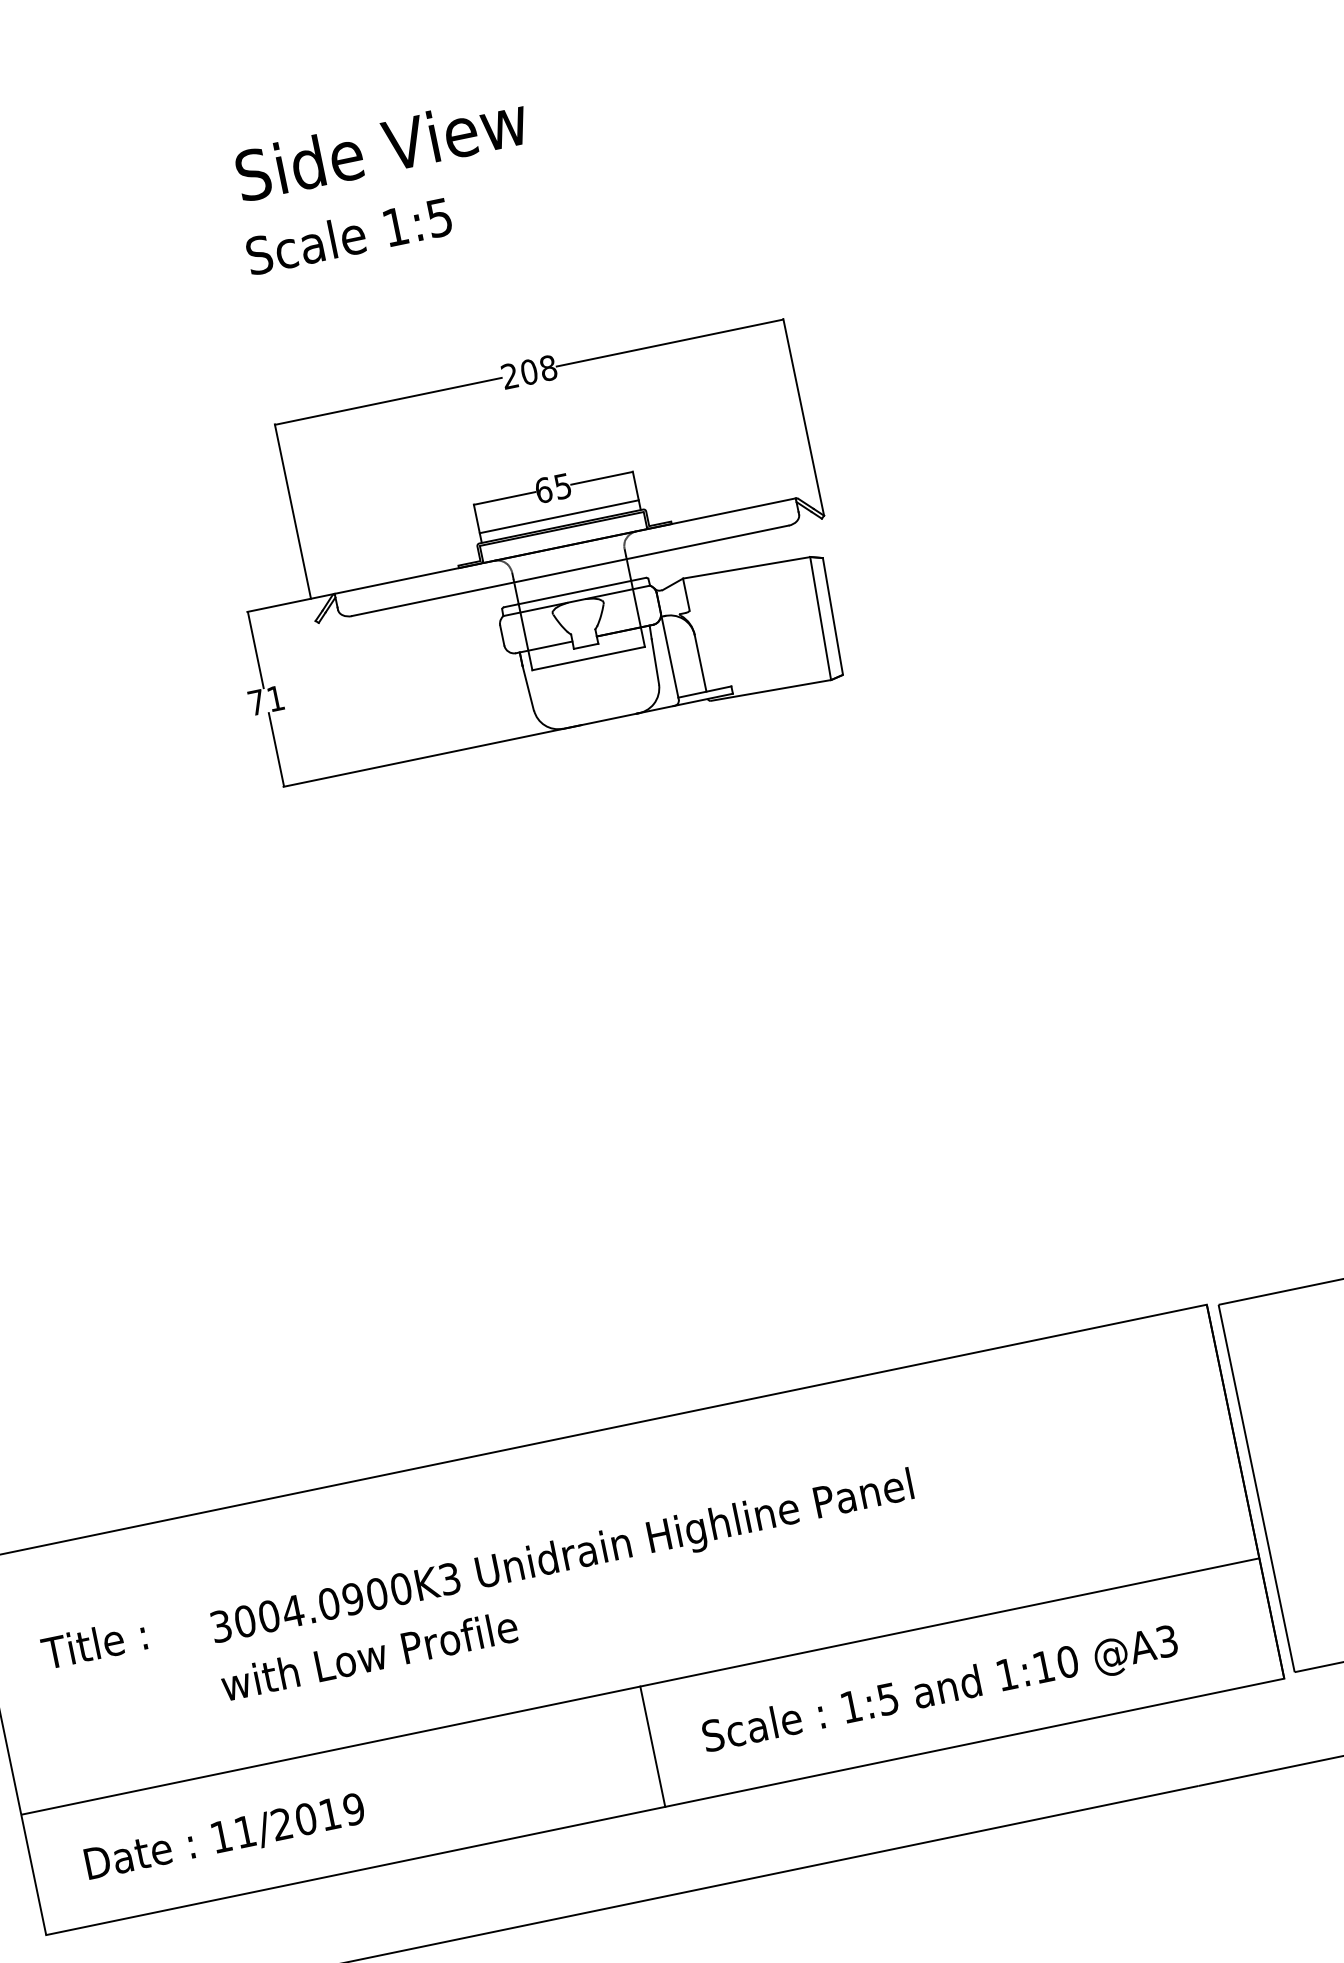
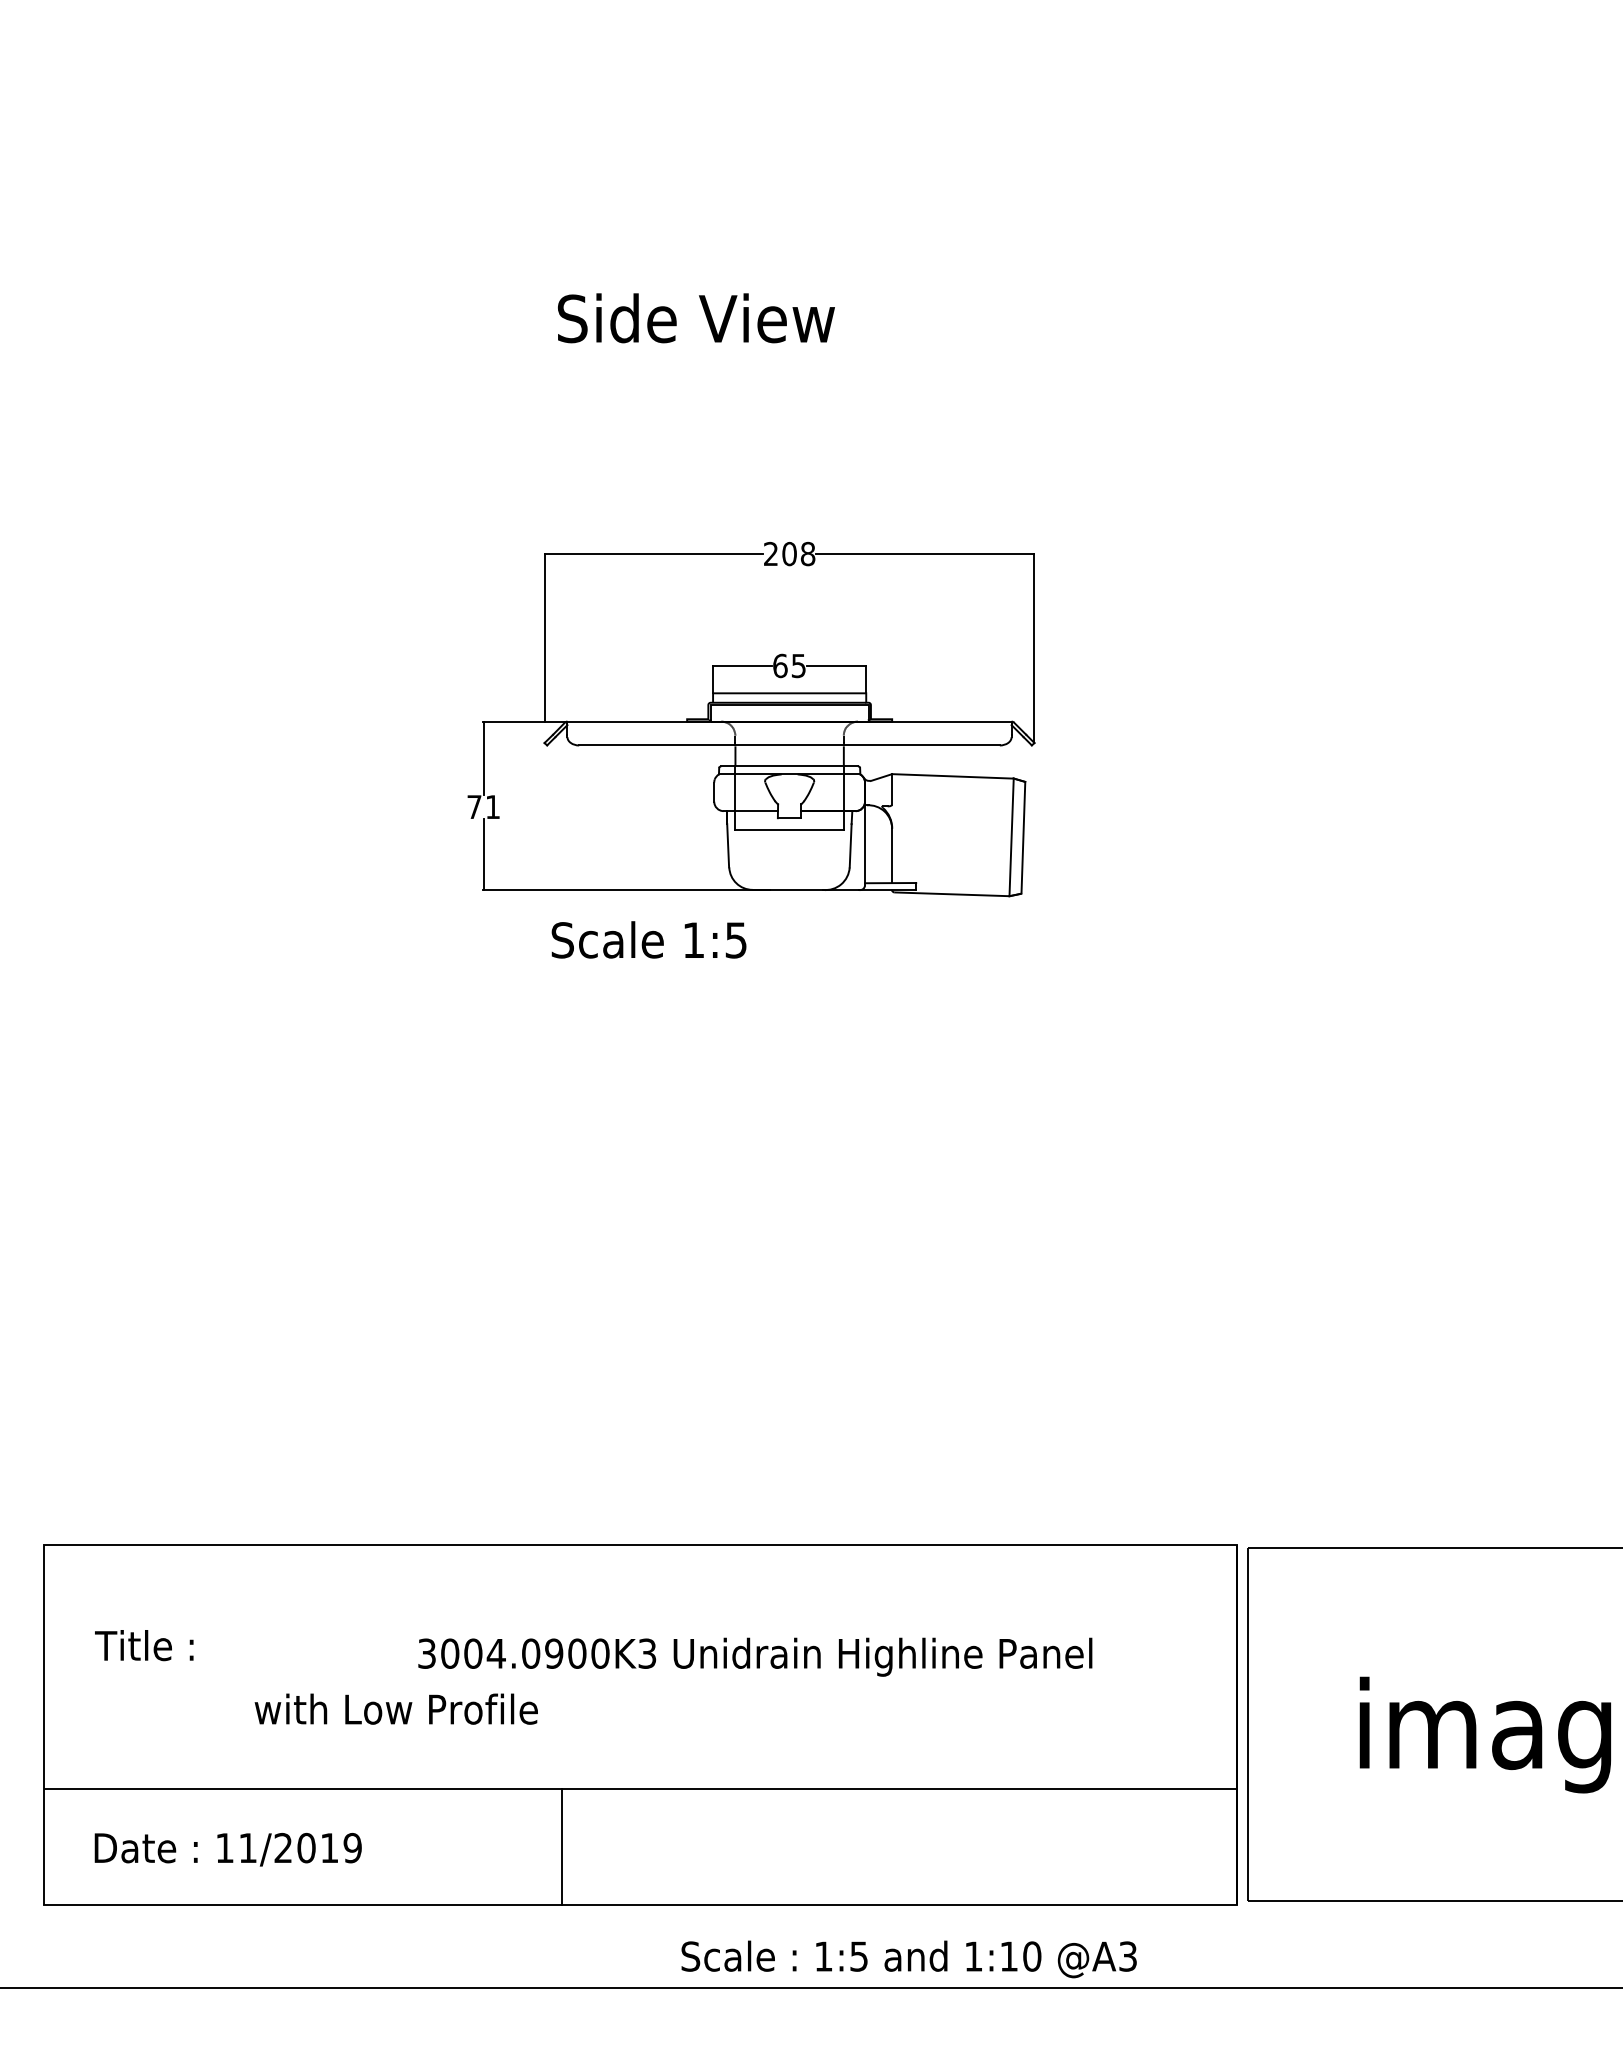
text: (348, 235) -> (648, 939), moved
text: (562, 1558) -> (755, 1656), moved
text: (939, 1691) -> (908, 1959), moved
line: (652, 1746) -> (561, 1847), moved

